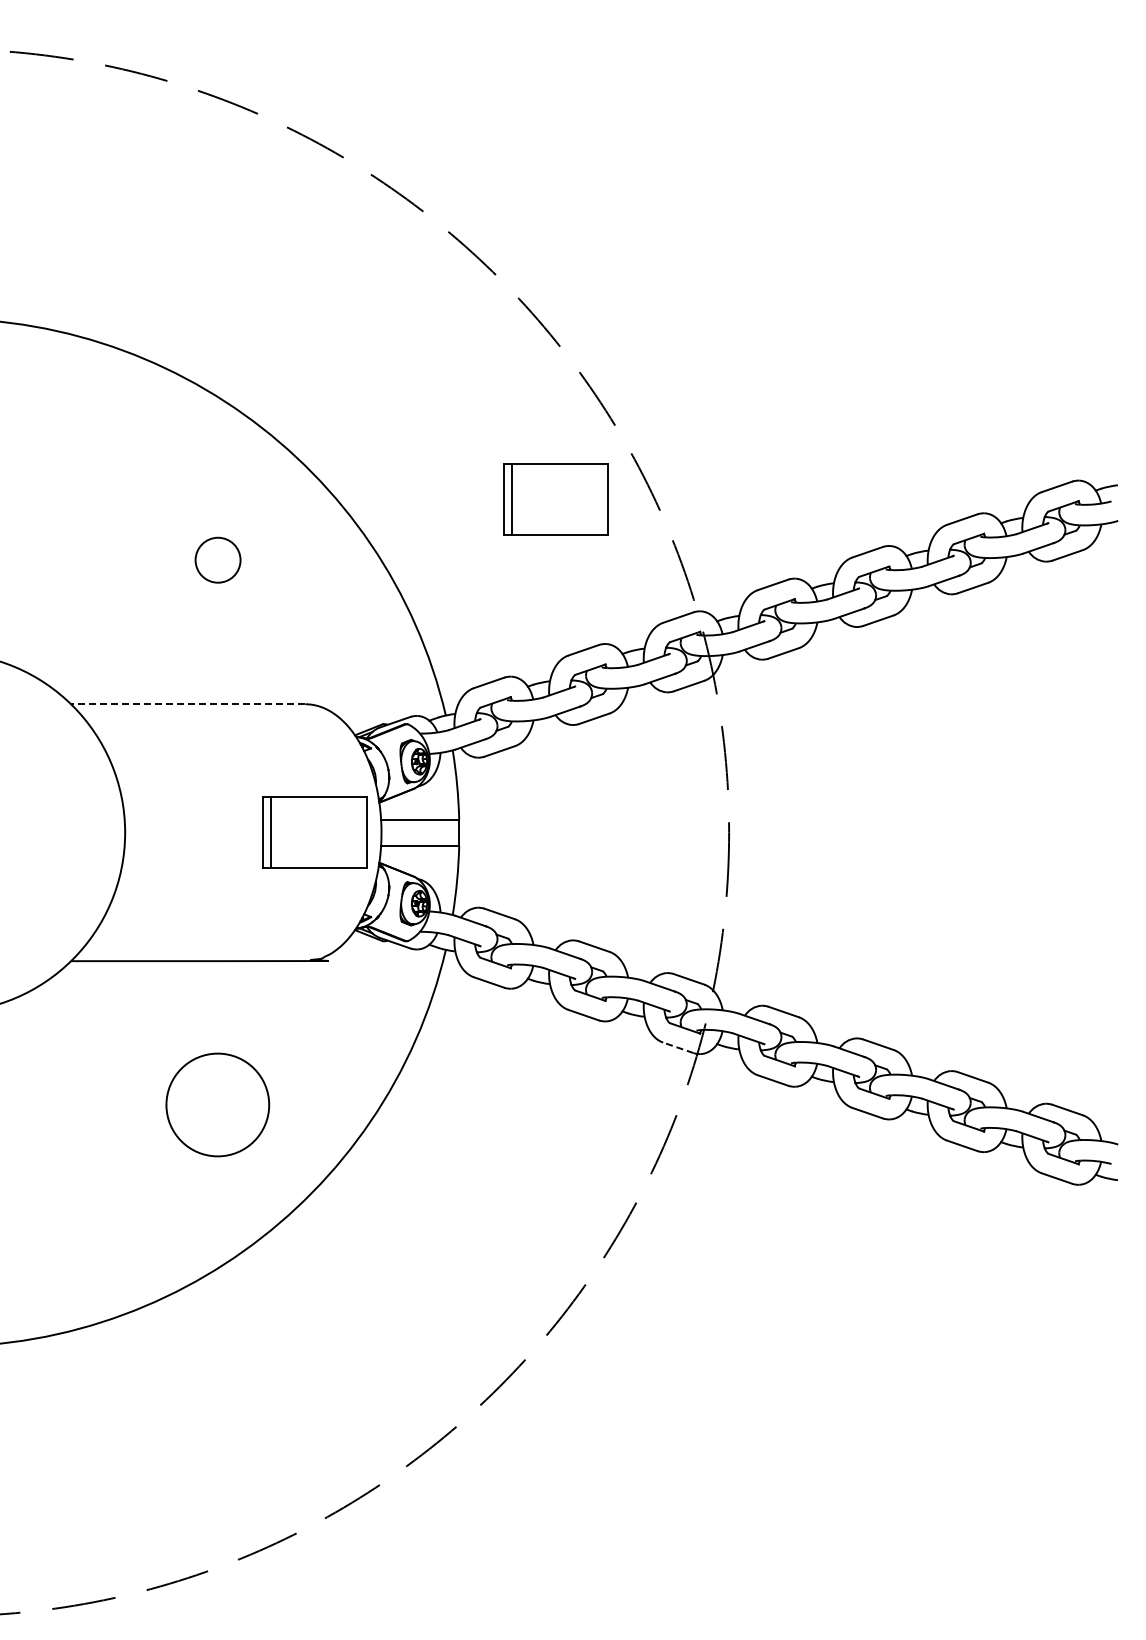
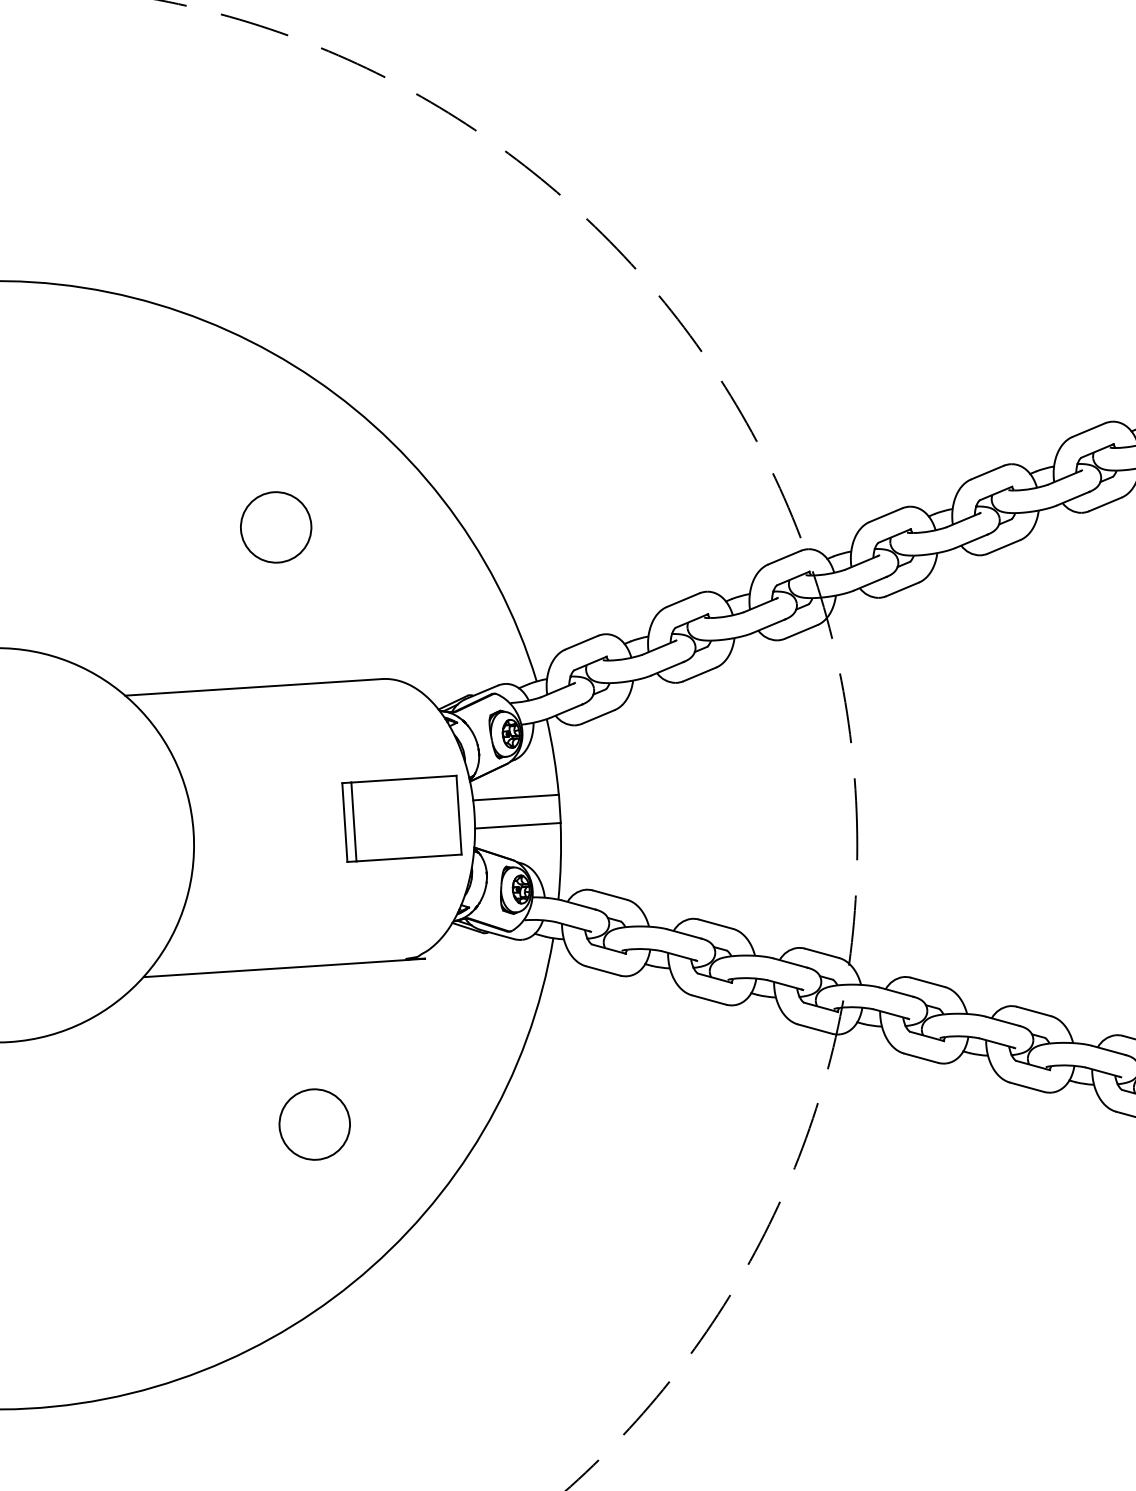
part: (555, 499) -> (641, 436), removed
circle: (217, 560) -> (275, 527), size x1.43
line: (187, 704) -> (252, 687), dashed -> solid
line: (678, 1047) -> (815, 1028), dashed -> solid
circle: (218, 1105) -> (315, 1124), size x0.62

